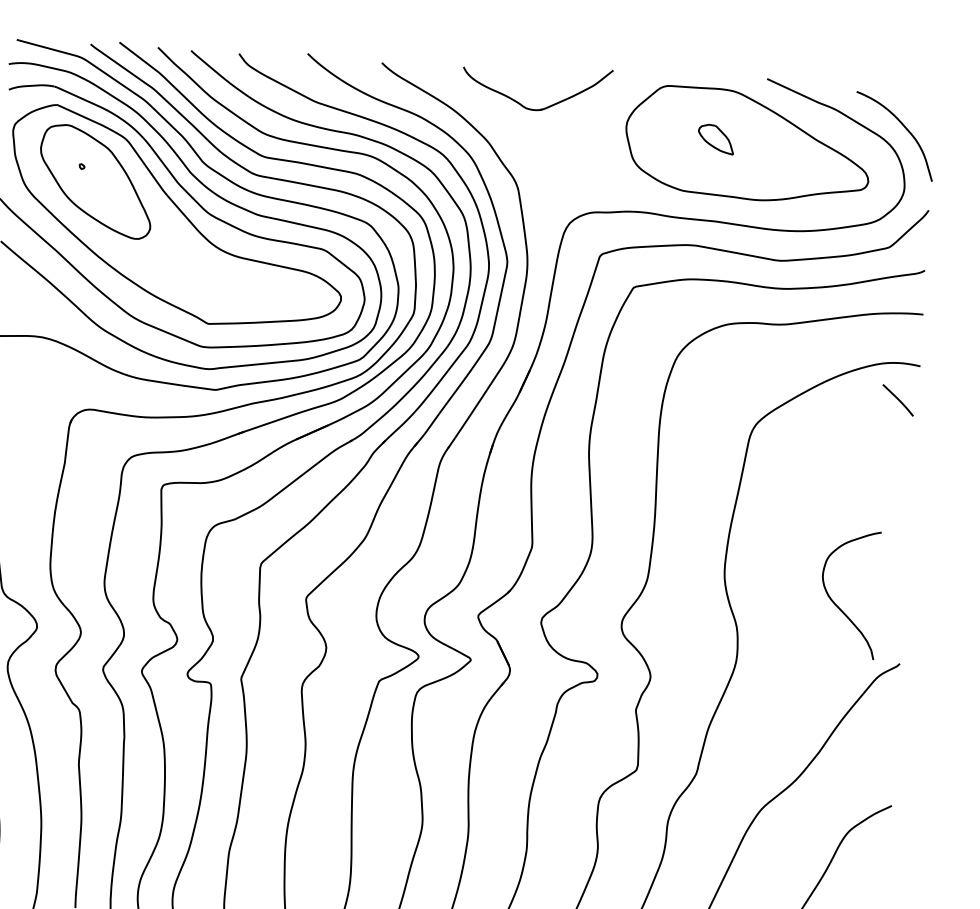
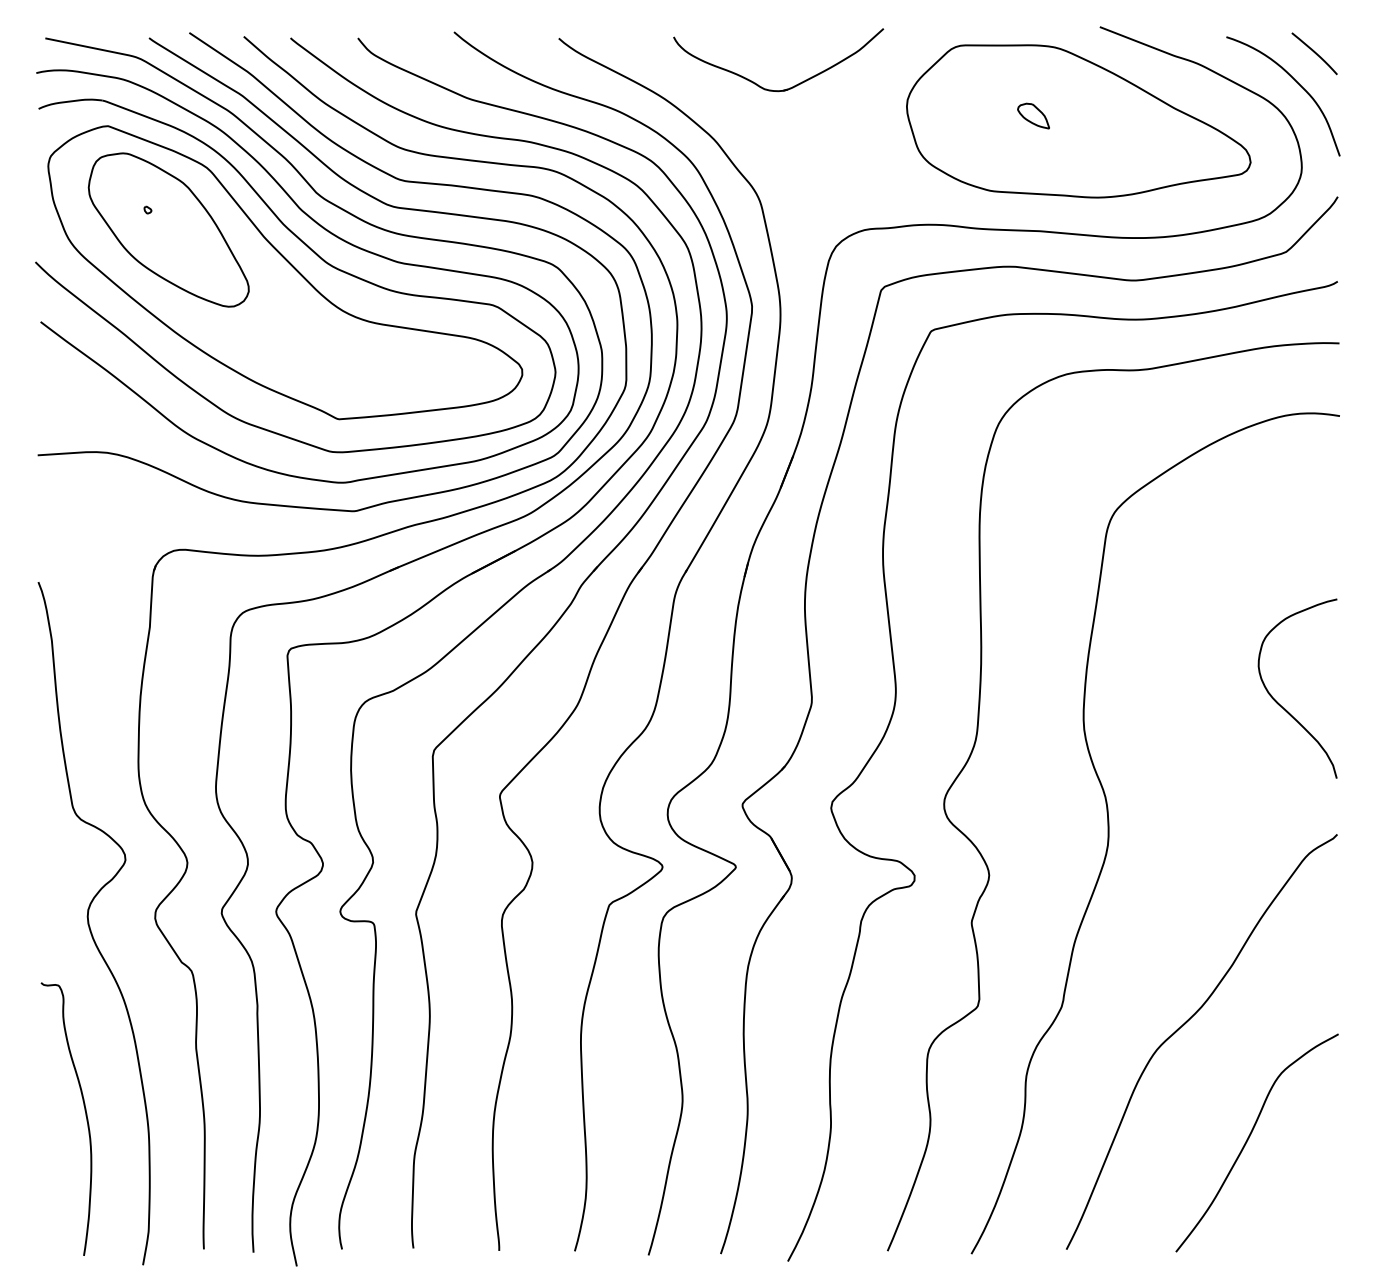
part: (716, 138) -> (1033, 115), size x0.62
curve: (898, 400) -> (1314, 53), moved
curve: (840, 607) -> (1285, 708), moved

